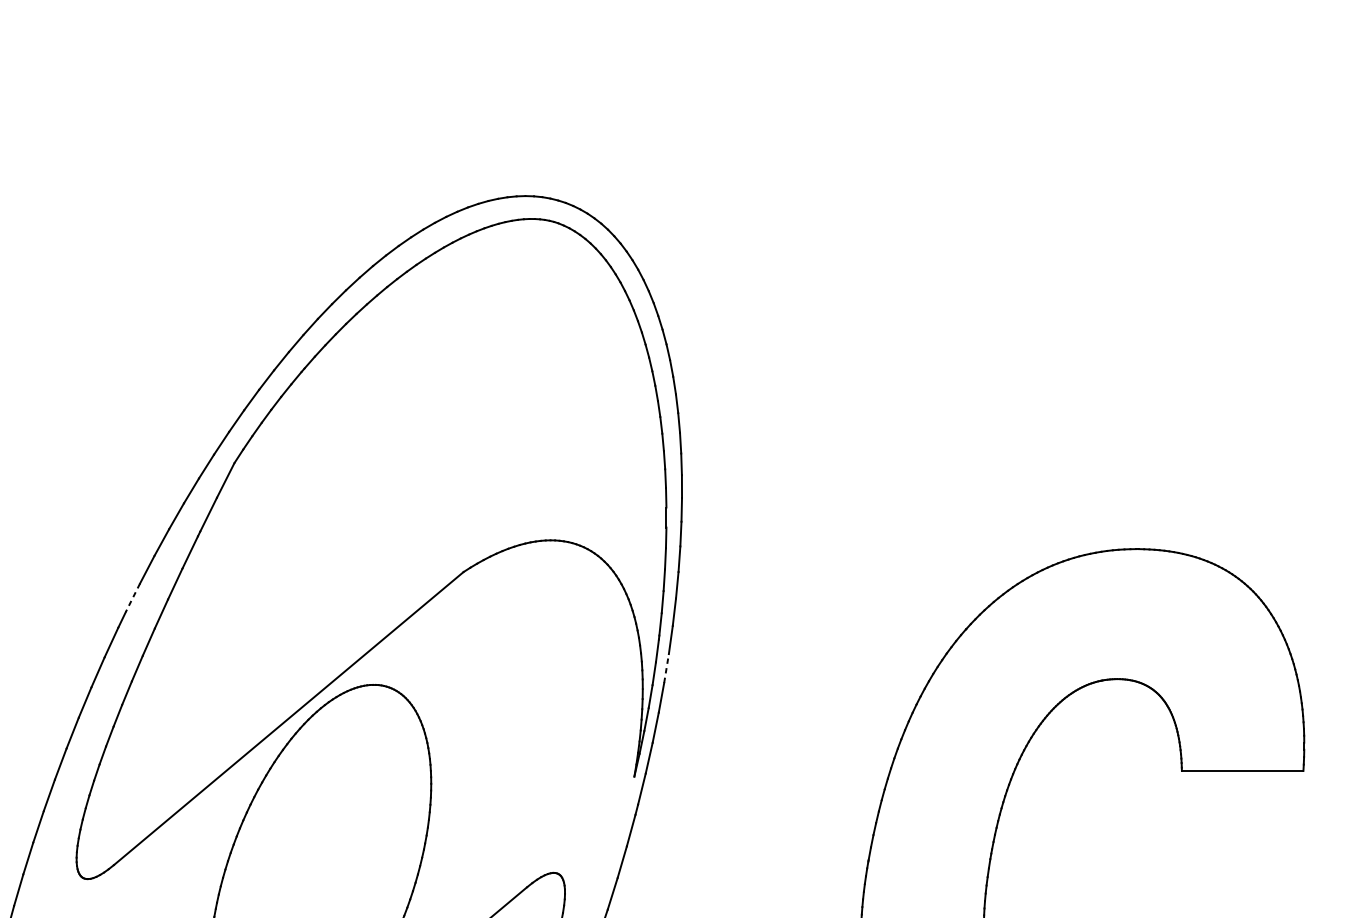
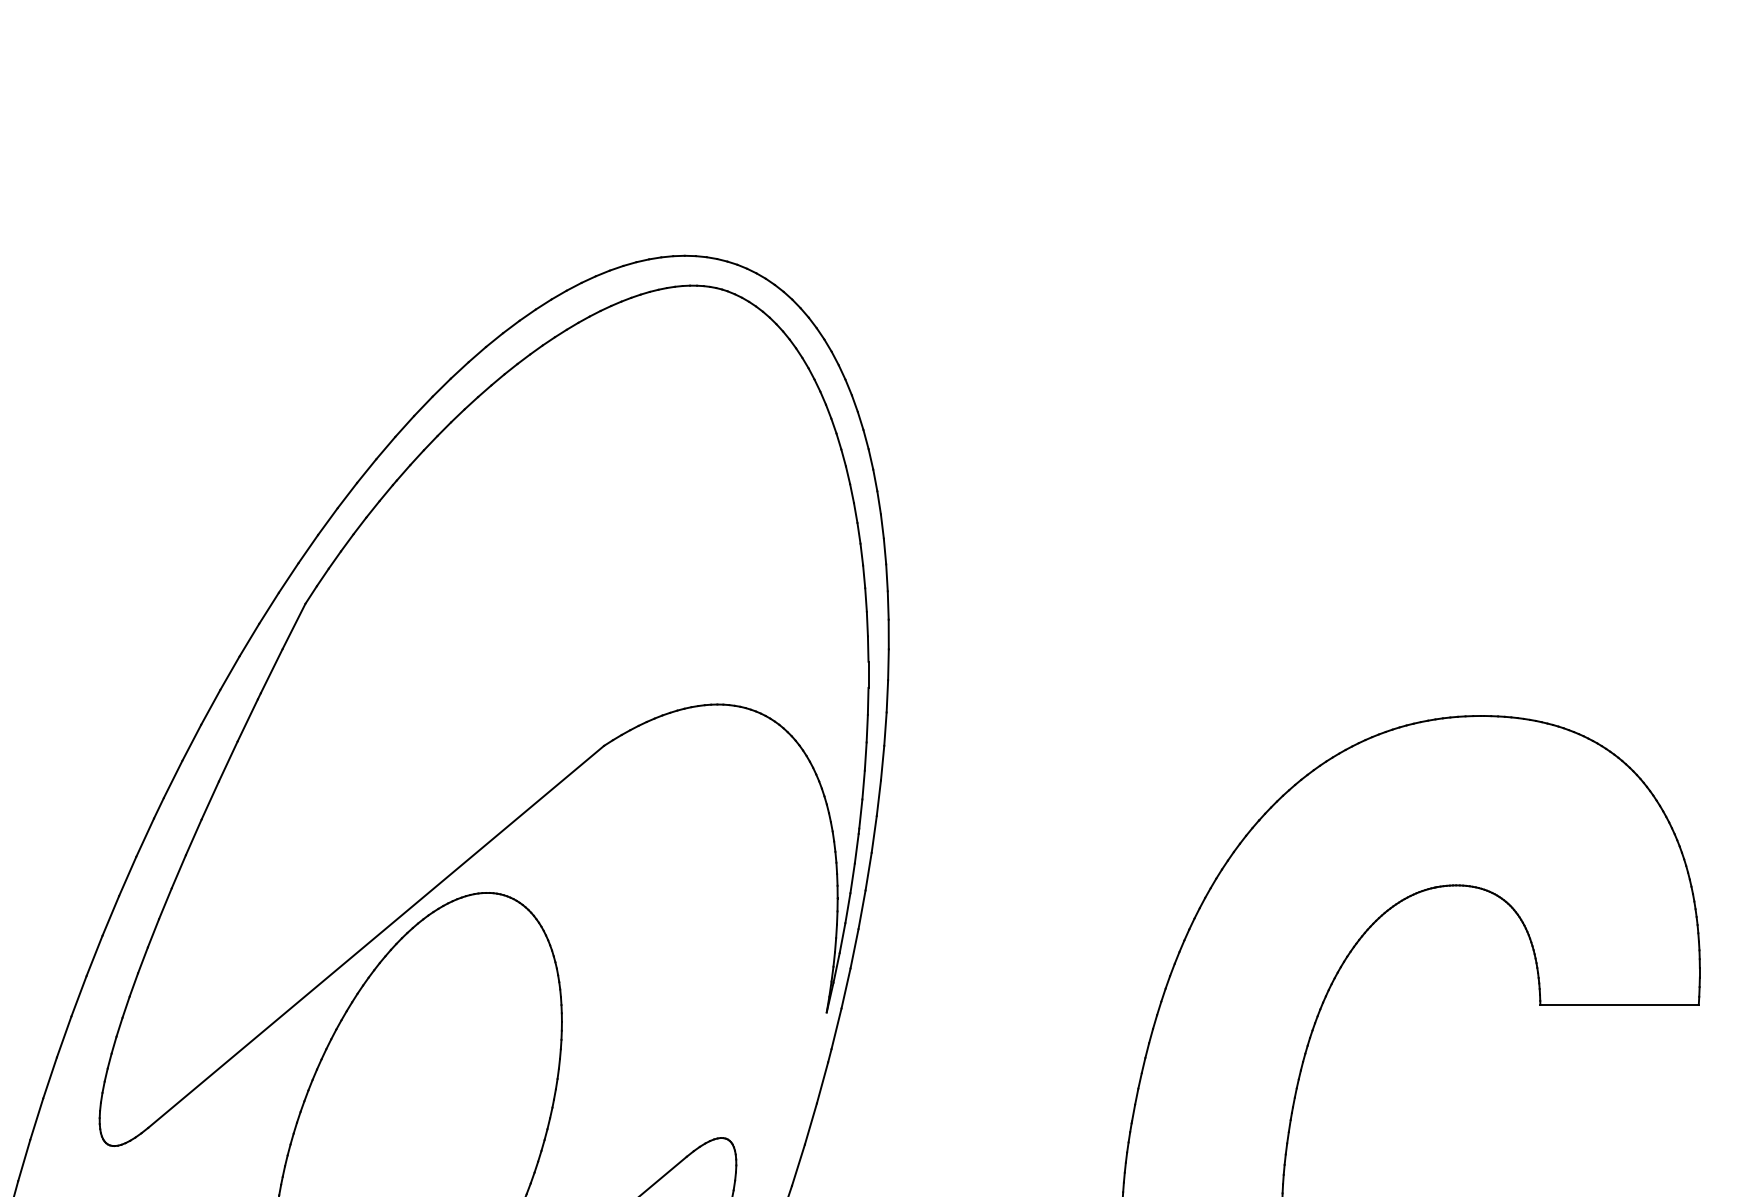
line: (133, 597) -> (173, 779), dashed -> solid
line: (666, 668) -> (868, 871), dashed -> solid

